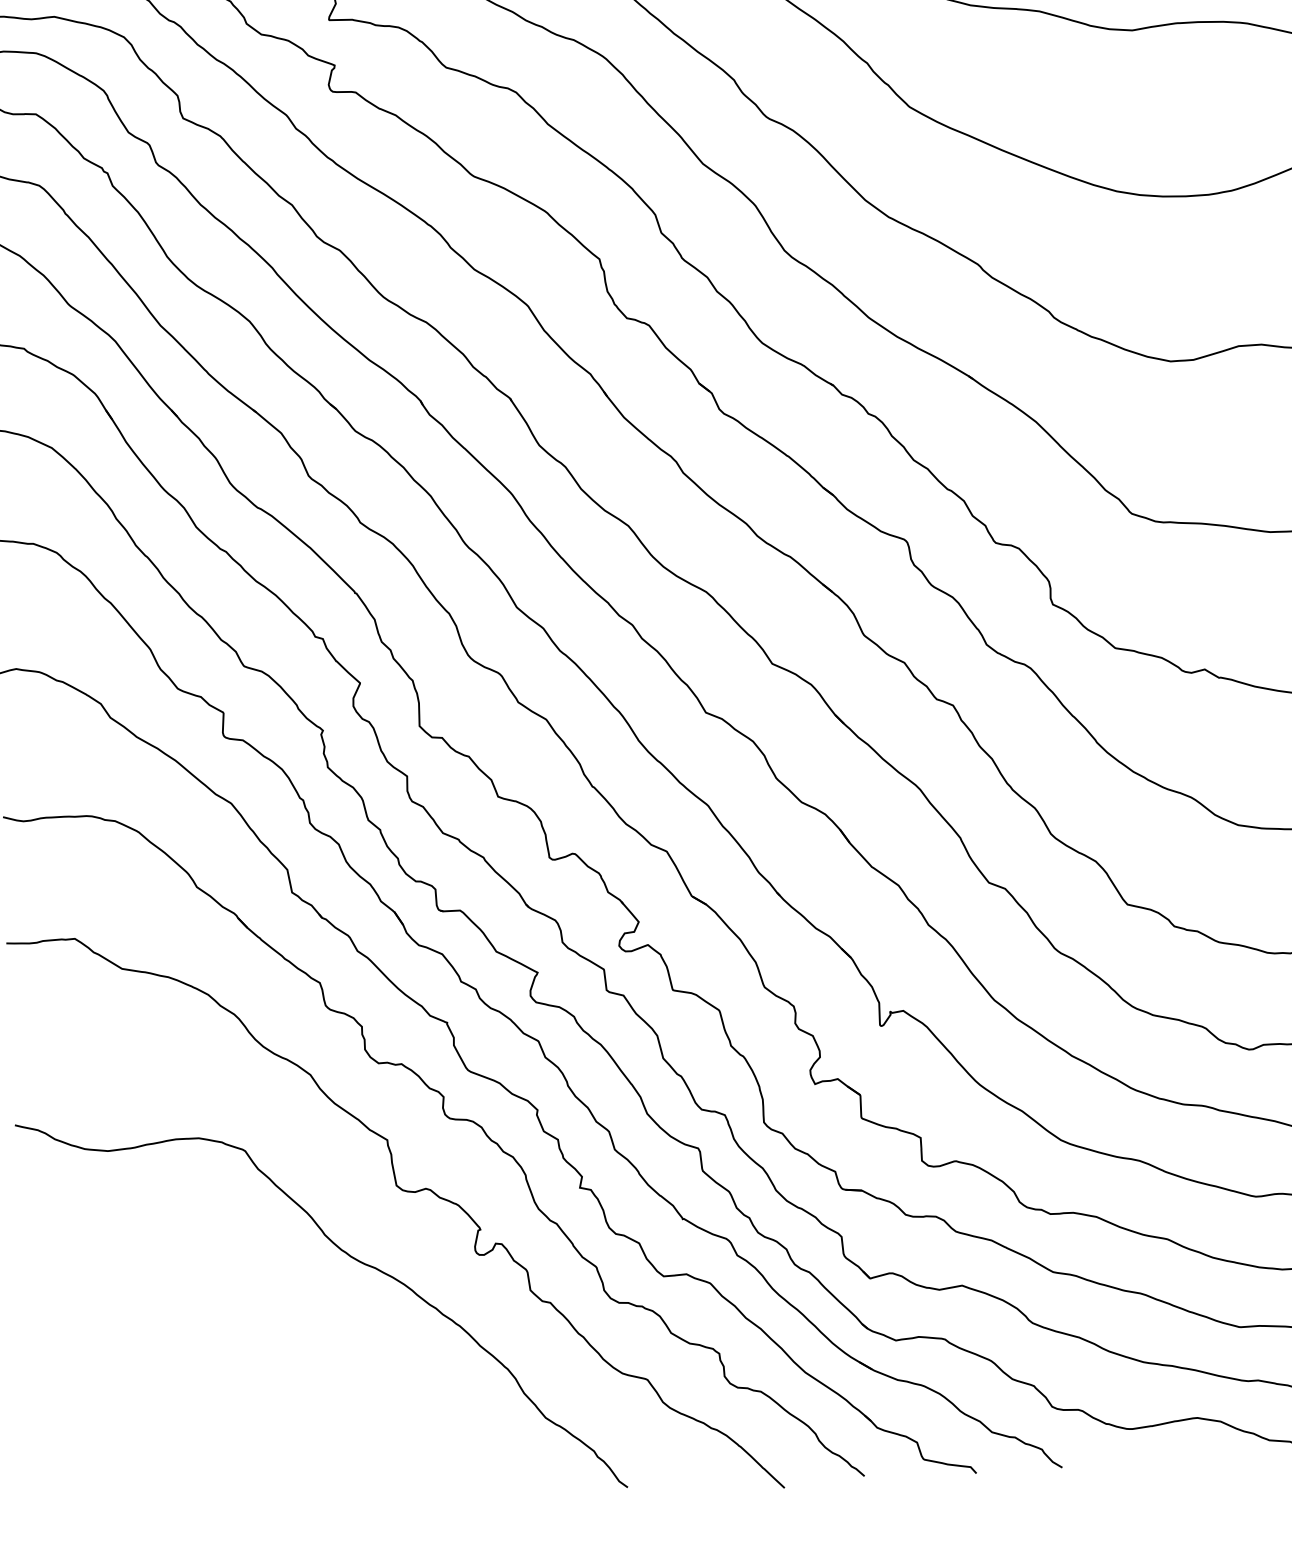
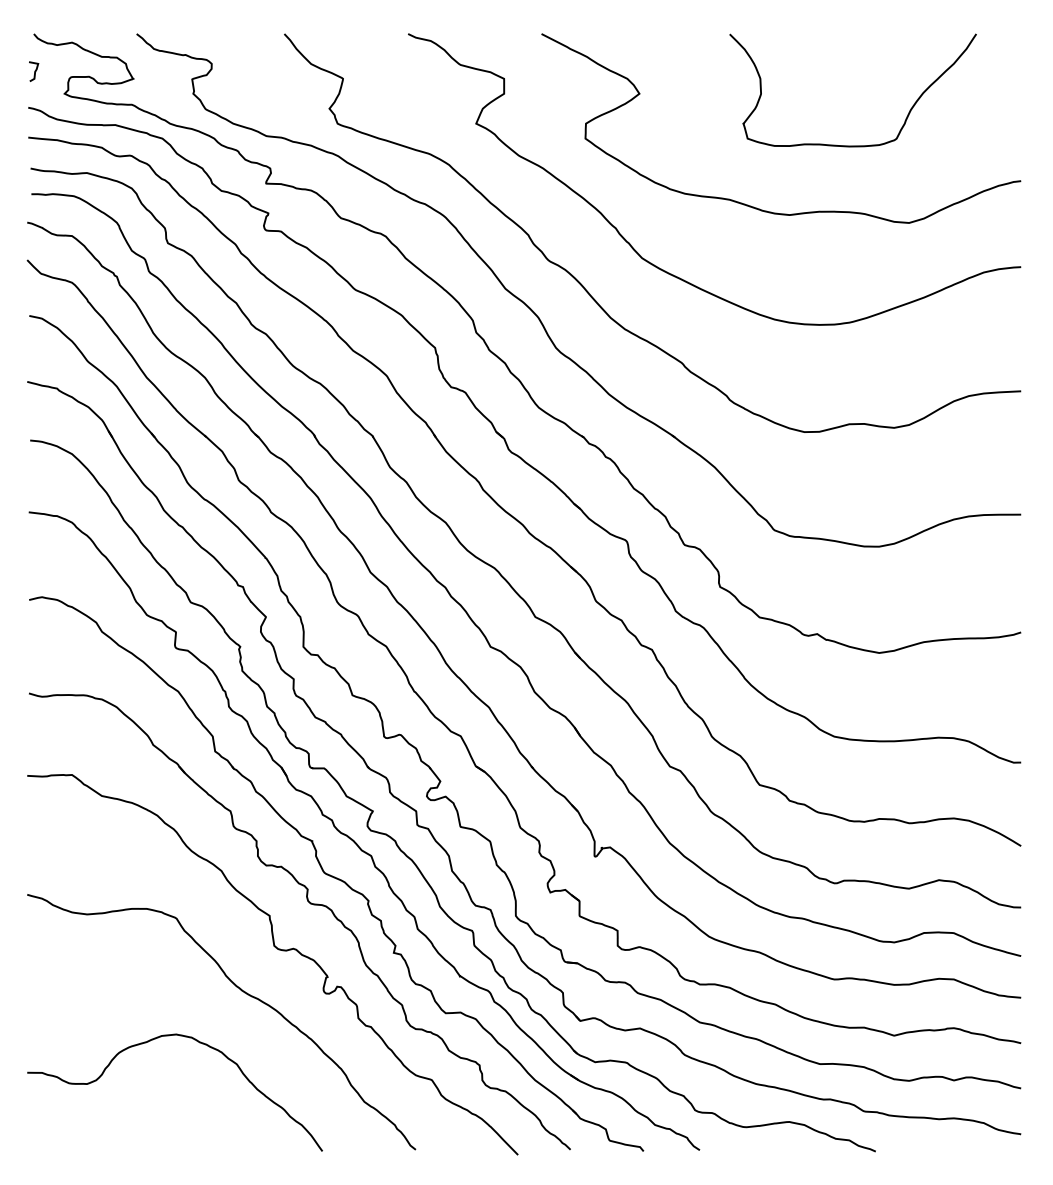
curve: (289, 1340) -> (199, 1043), added

